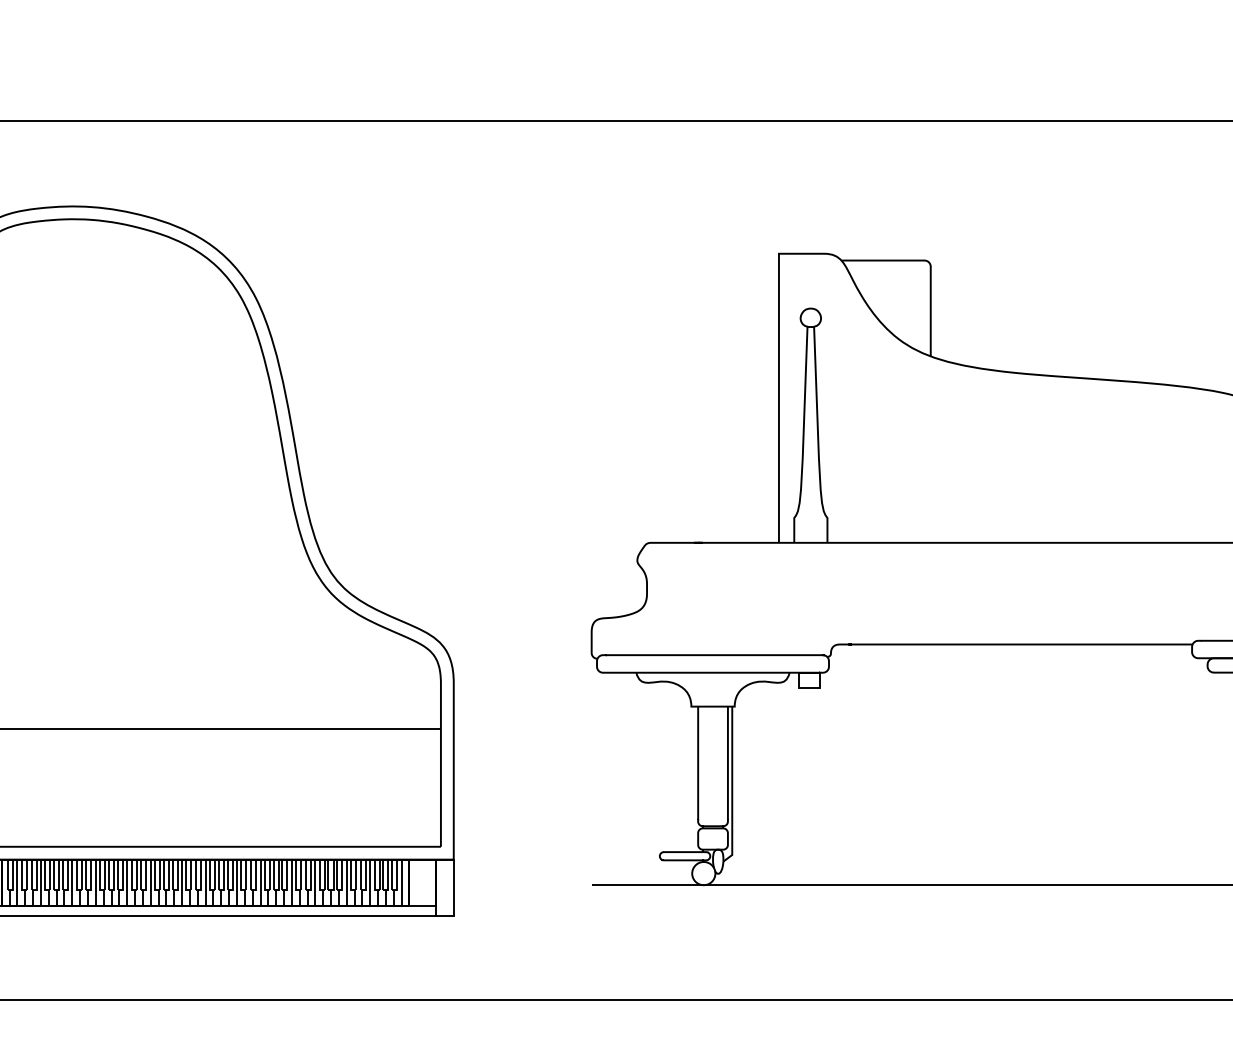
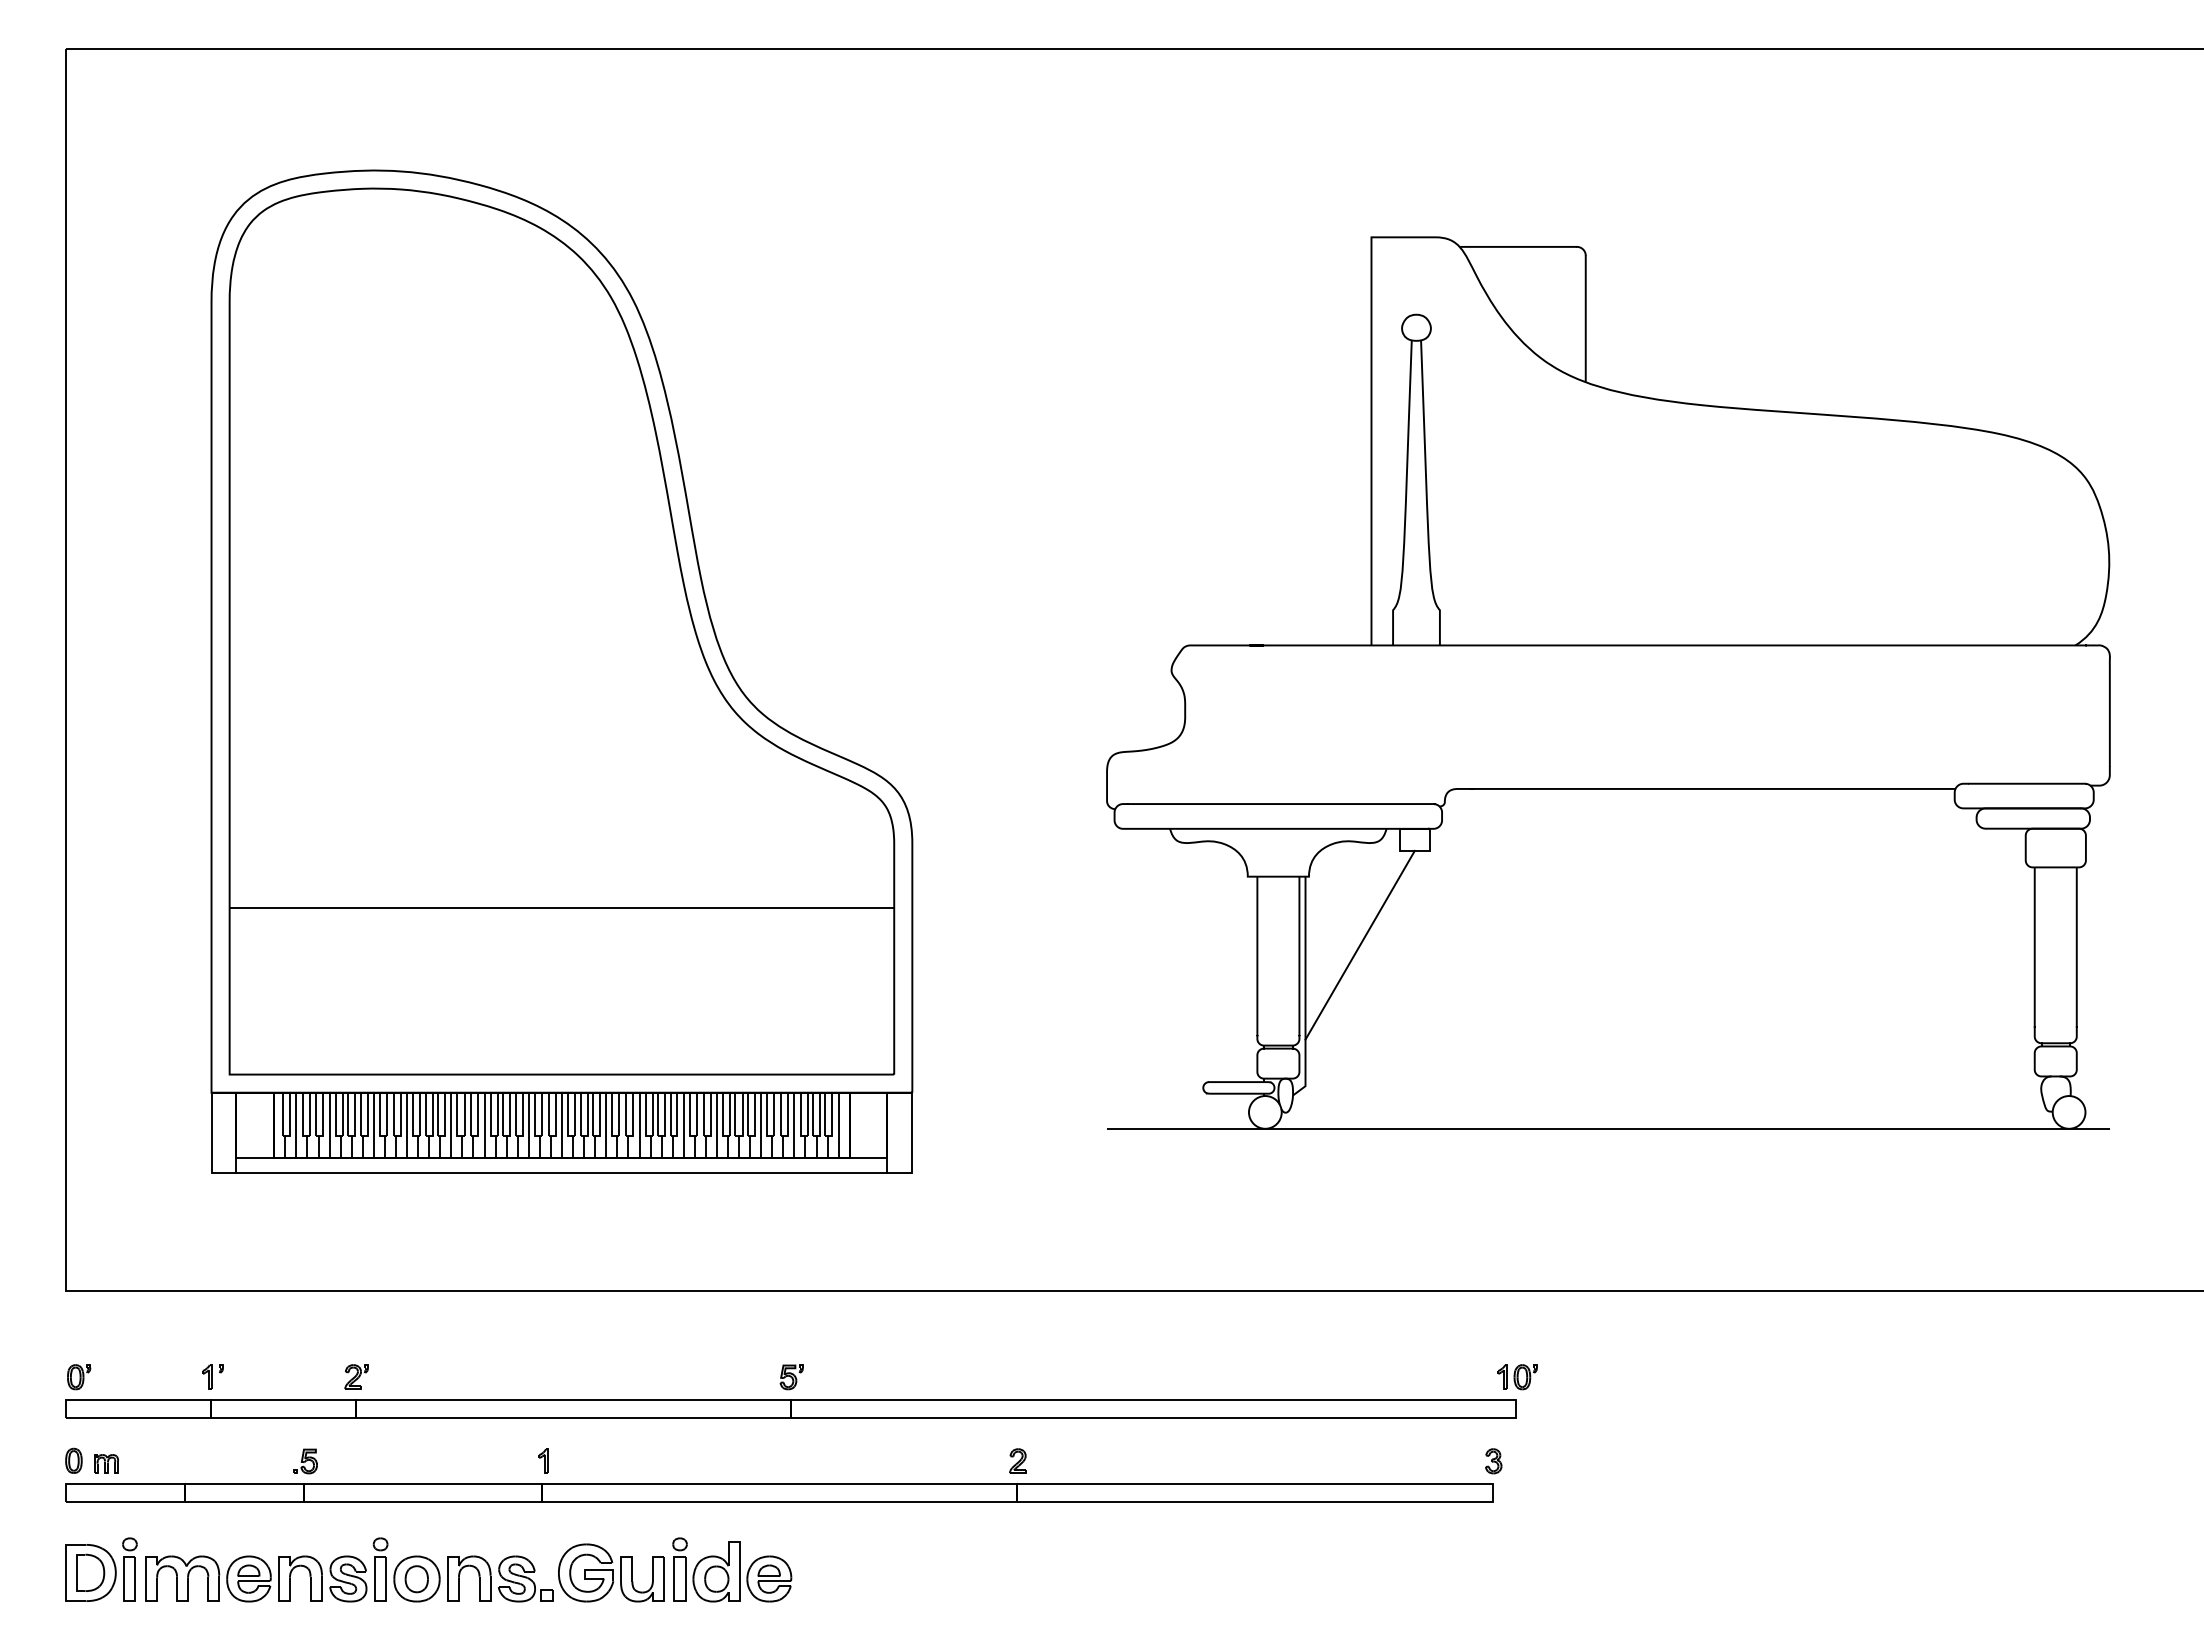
line: (770, 754) -> (1359, 944), added

